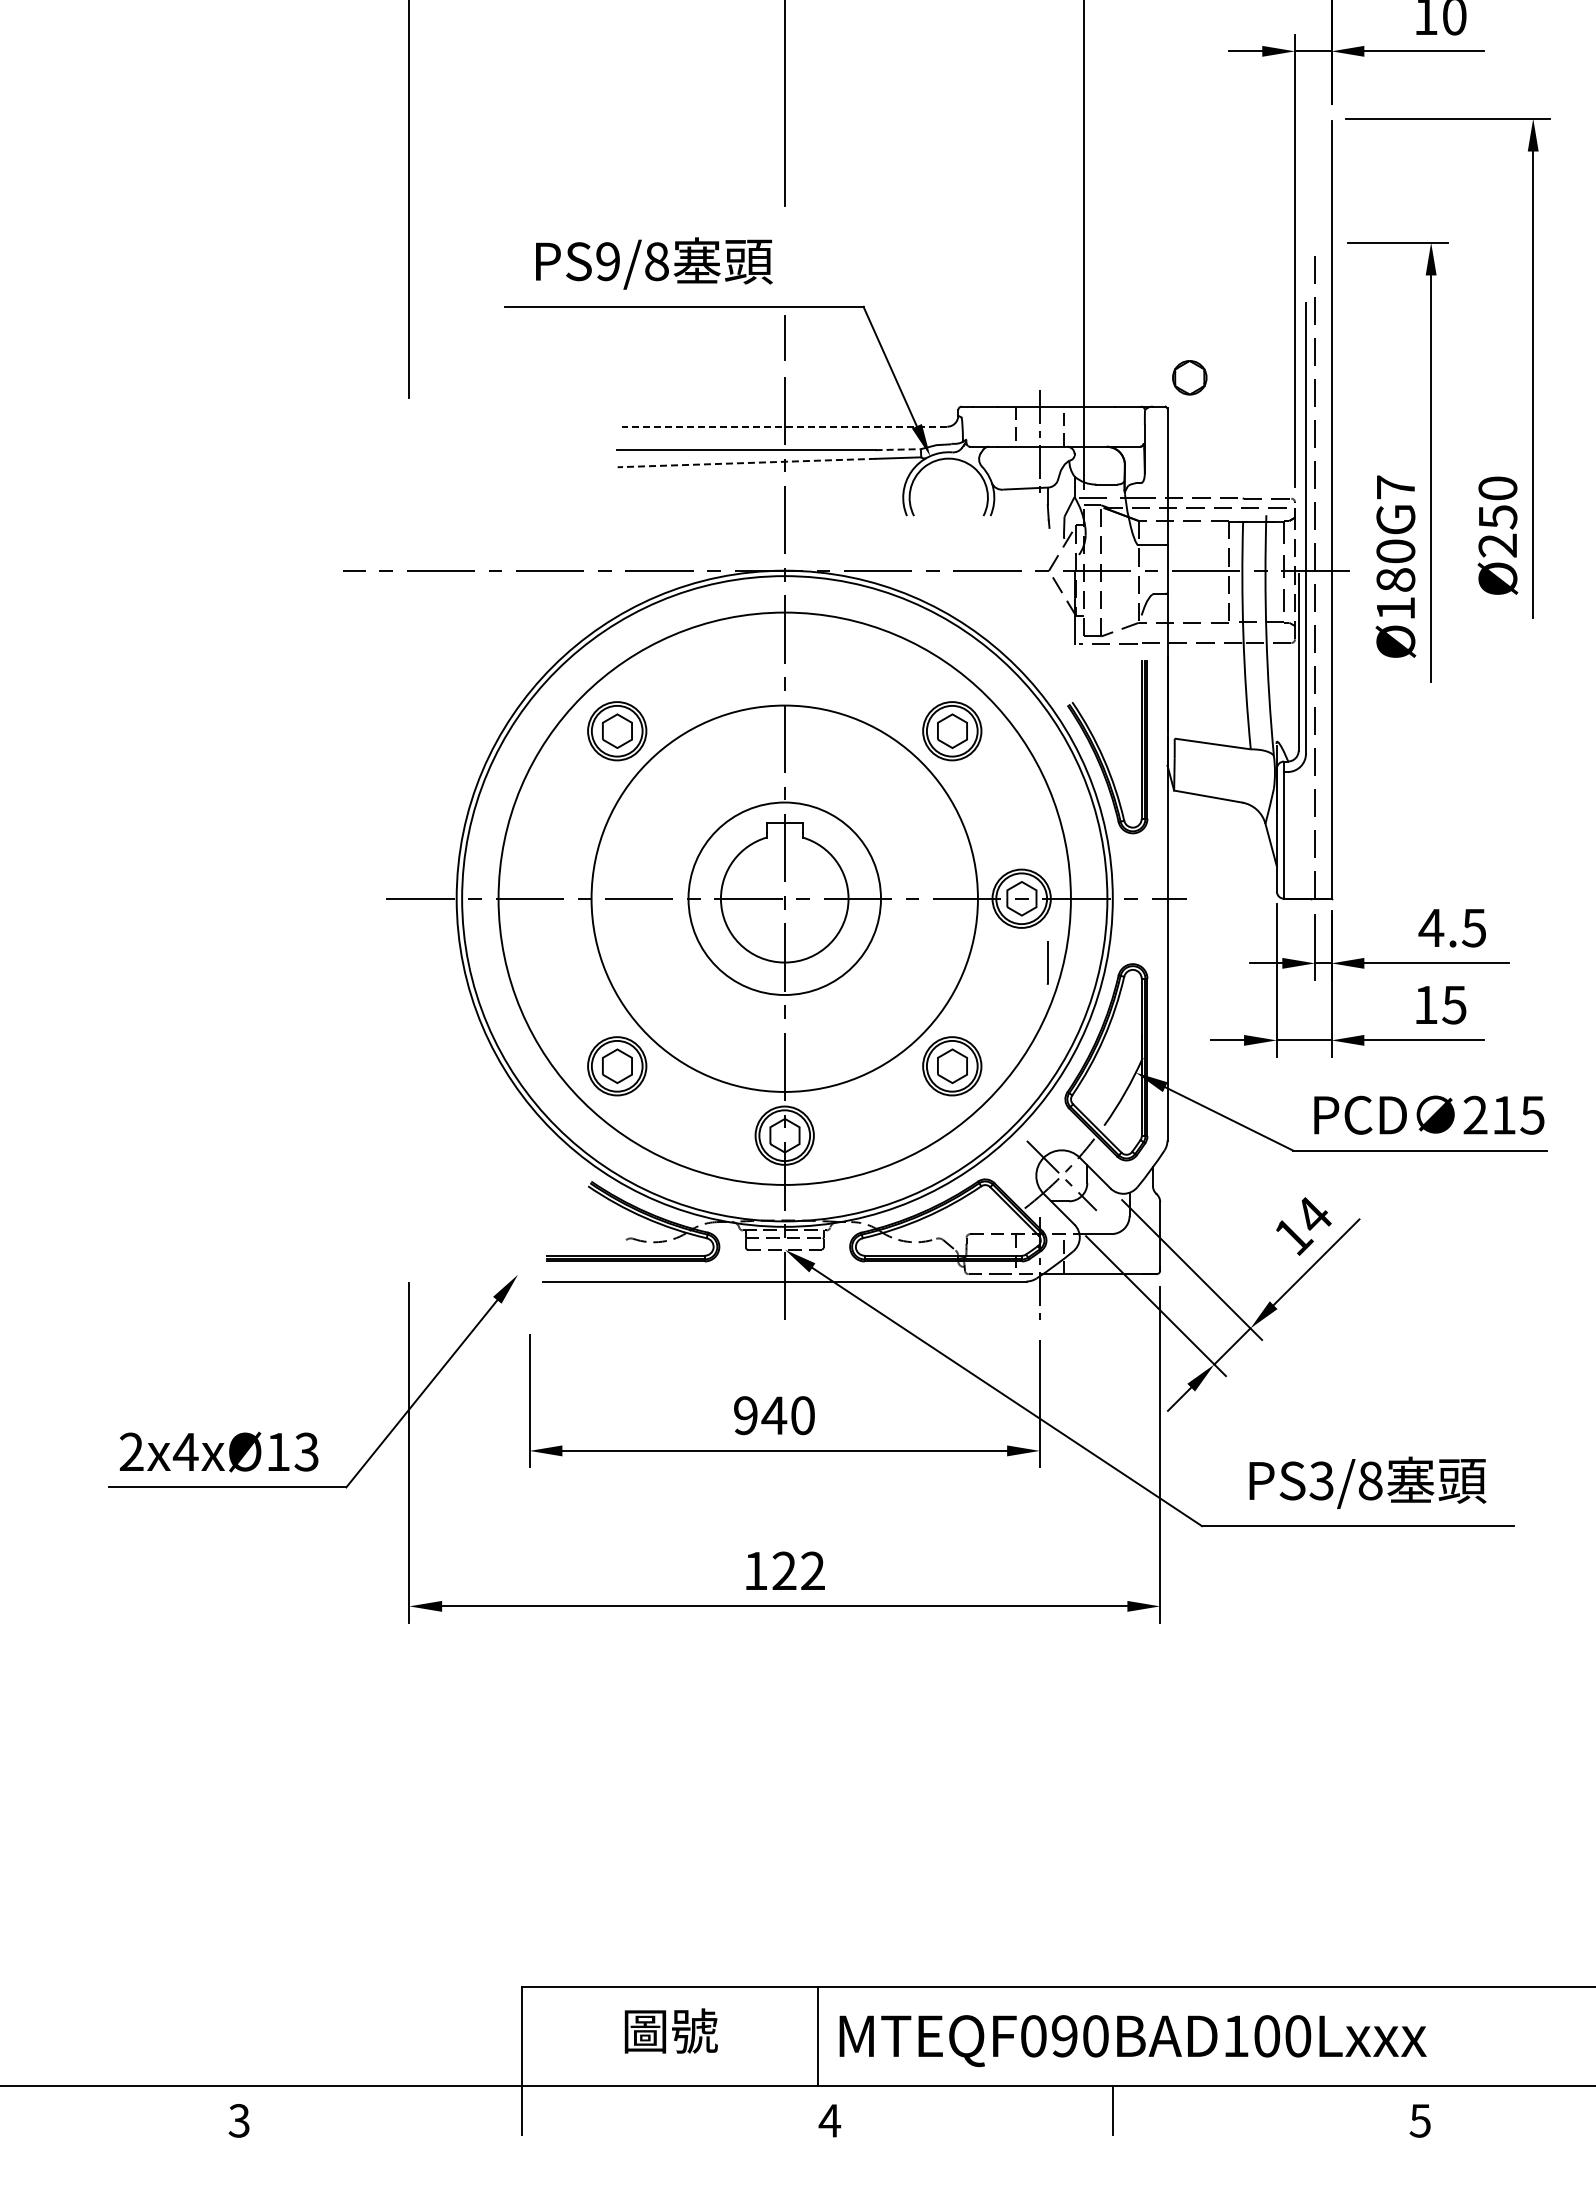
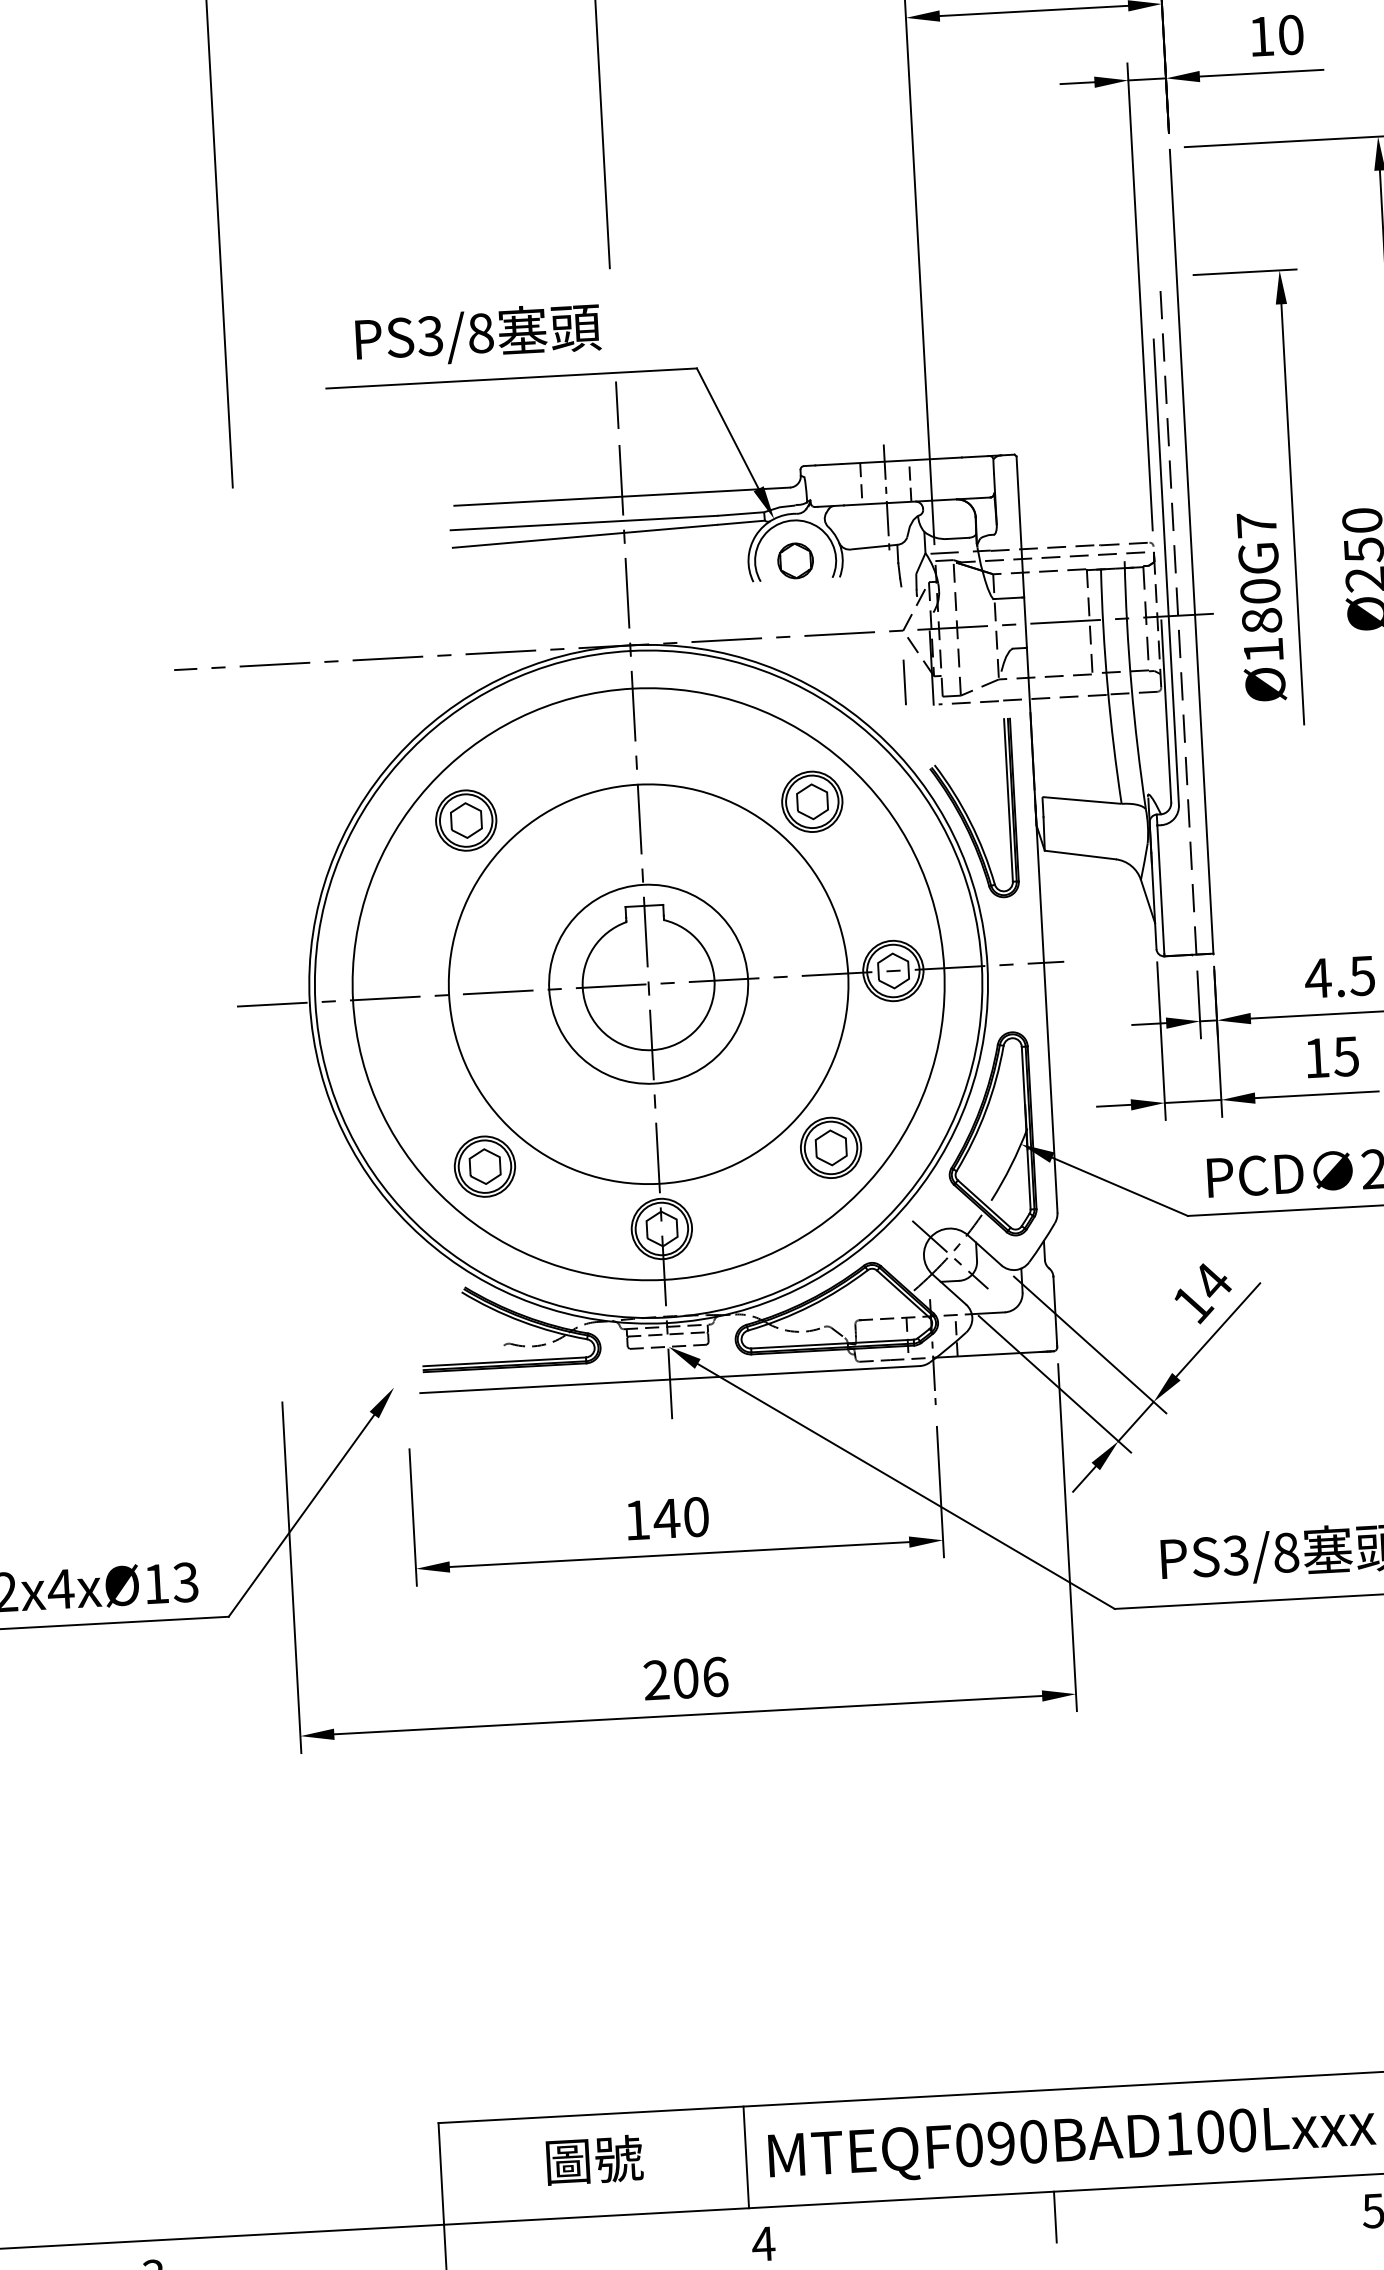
text: (607, 261) -> (429, 335), PS9/8 -> PS3/8
part: (1189, 377) -> (795, 560), moved
line: (784, 426) -> (621, 496), dashed -> solid
line: (899, 449) -> (742, 513), dashed -> solid
line: (747, 463) -> (585, 536), dashed -> solid
line: (1047, 962) -> (904, 682), moved
text: (745, 1415) -> (637, 1520), 940 -> 140
text: (784, 1570) -> (685, 1678), 122 -> 206

